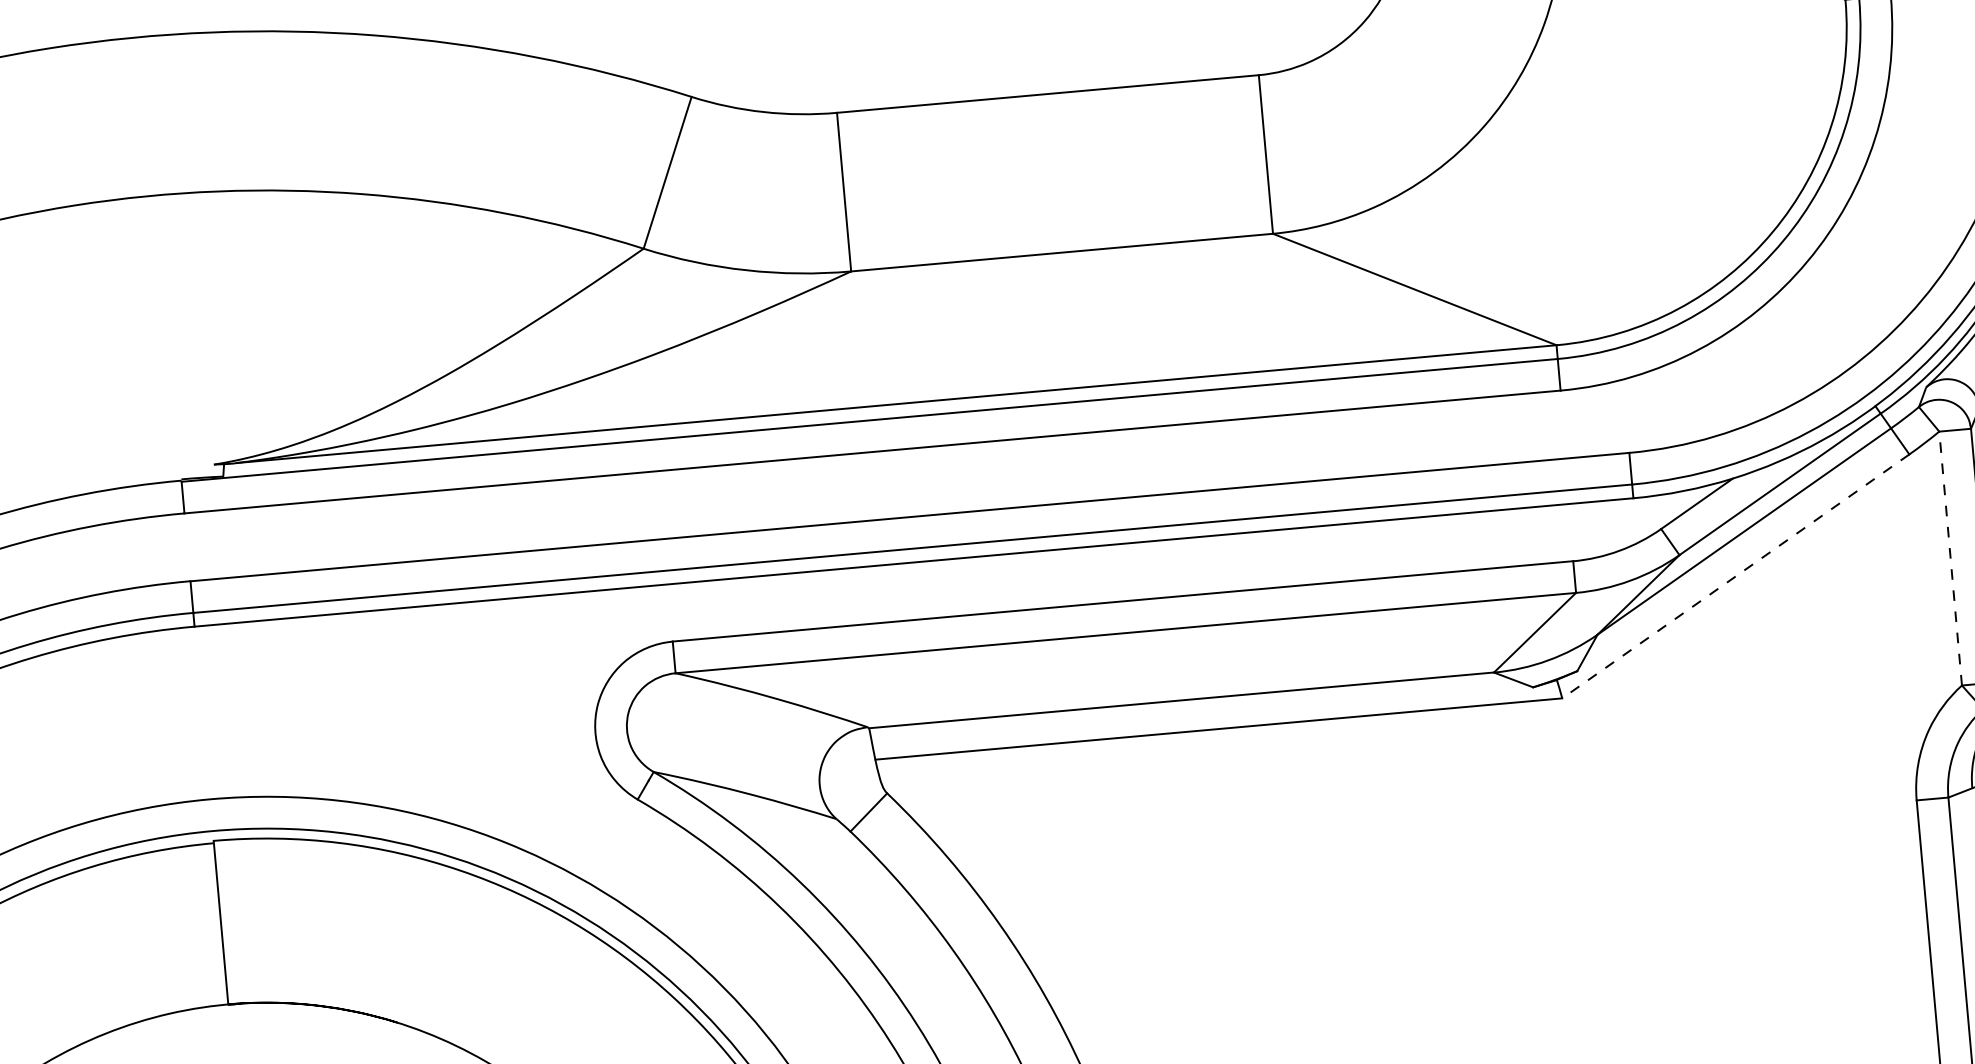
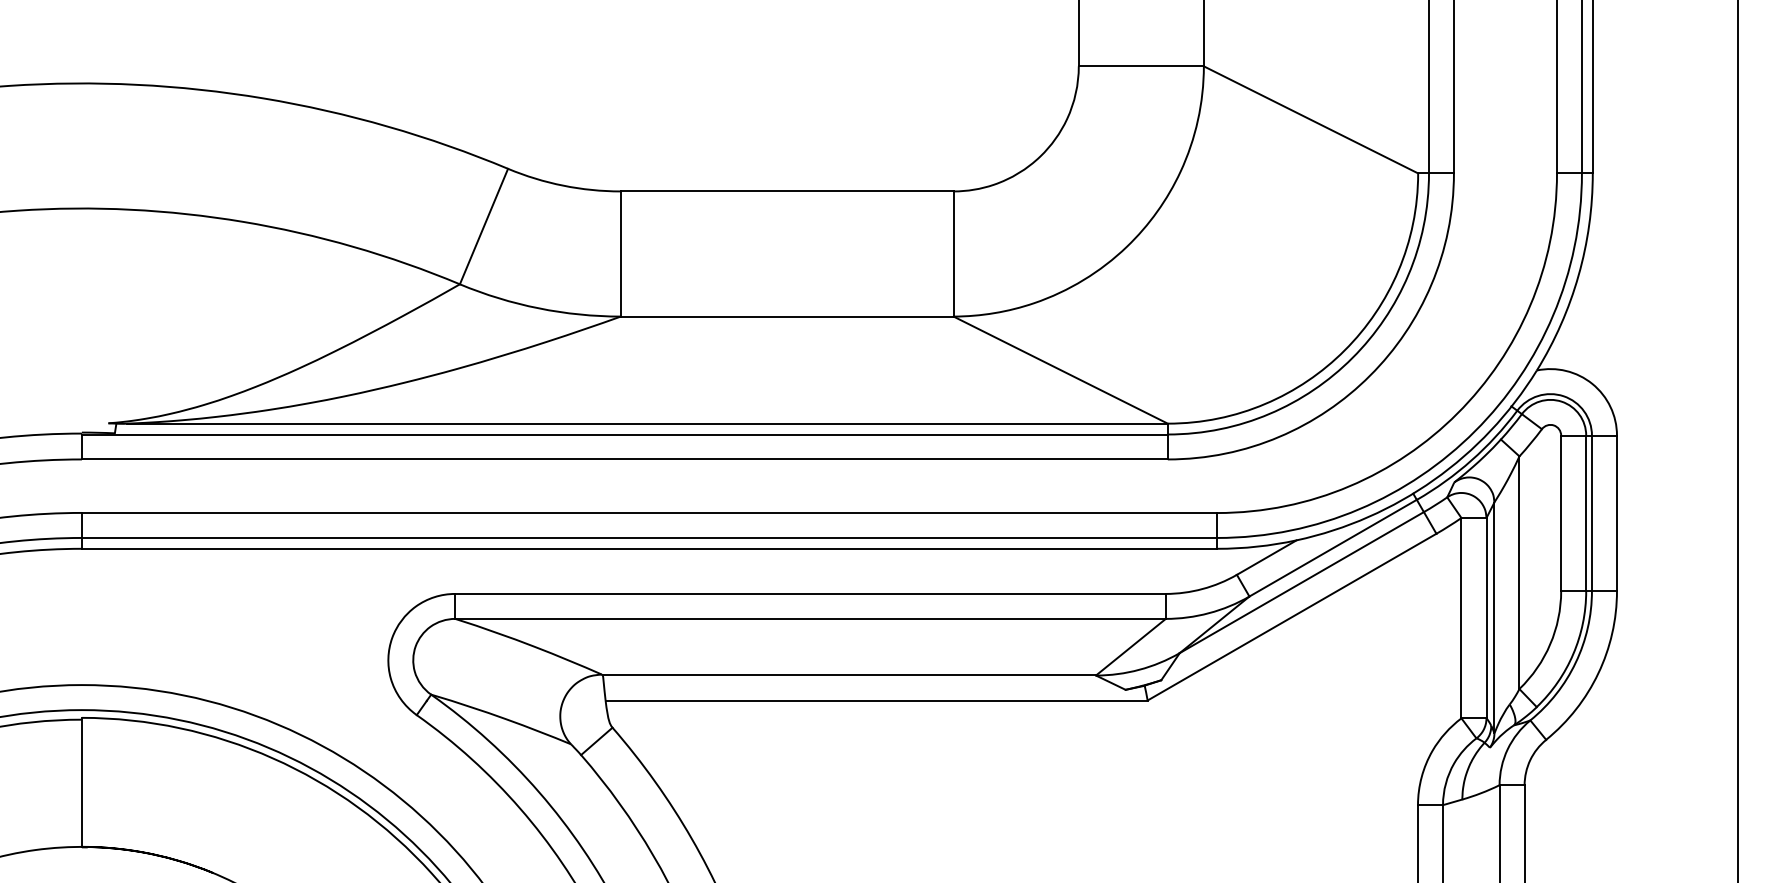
line: (1950, 557) -> (1461, 617), dashed -> solid
line: (1736, 576) -> (1292, 617), dashed -> solid

